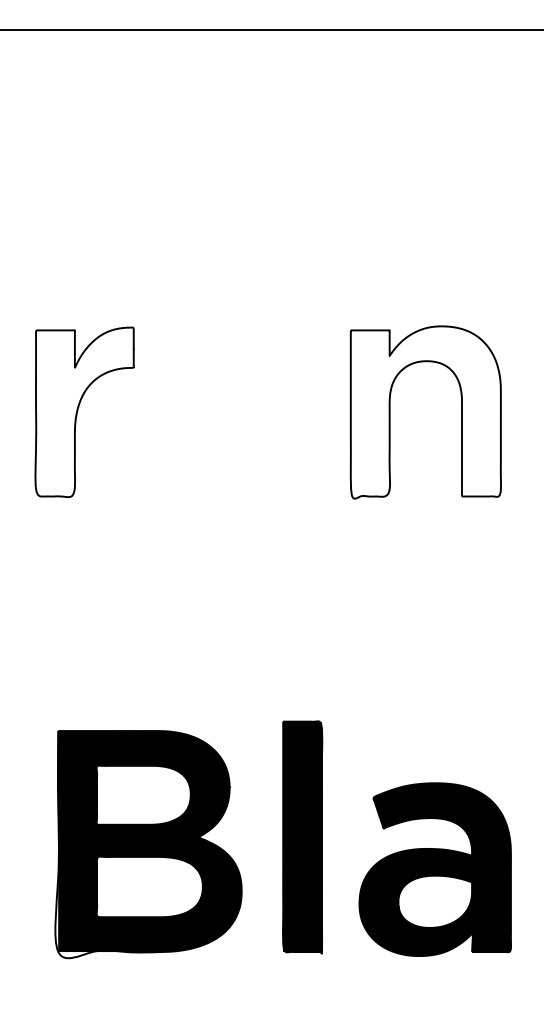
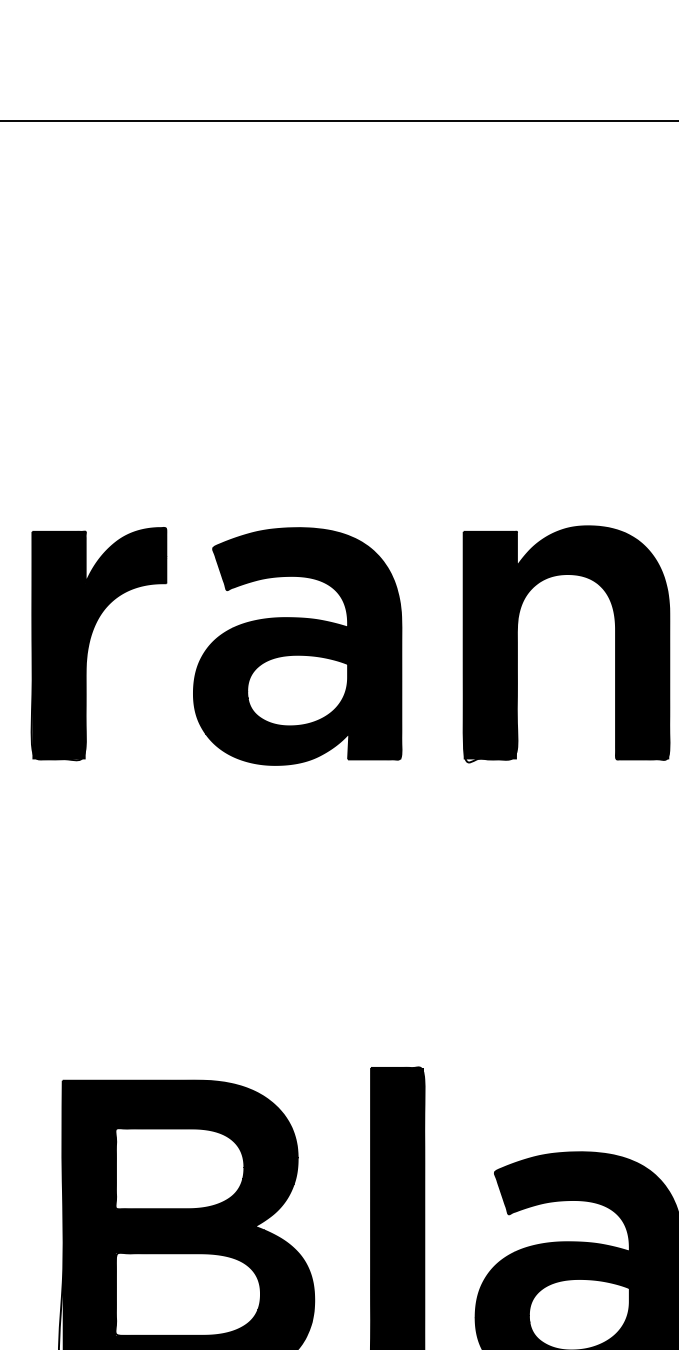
fill: (84, 411) -> (98, 642), added
fill: (425, 411) -> (566, 642), added
part: (229, 413) -> (297, 645), added

